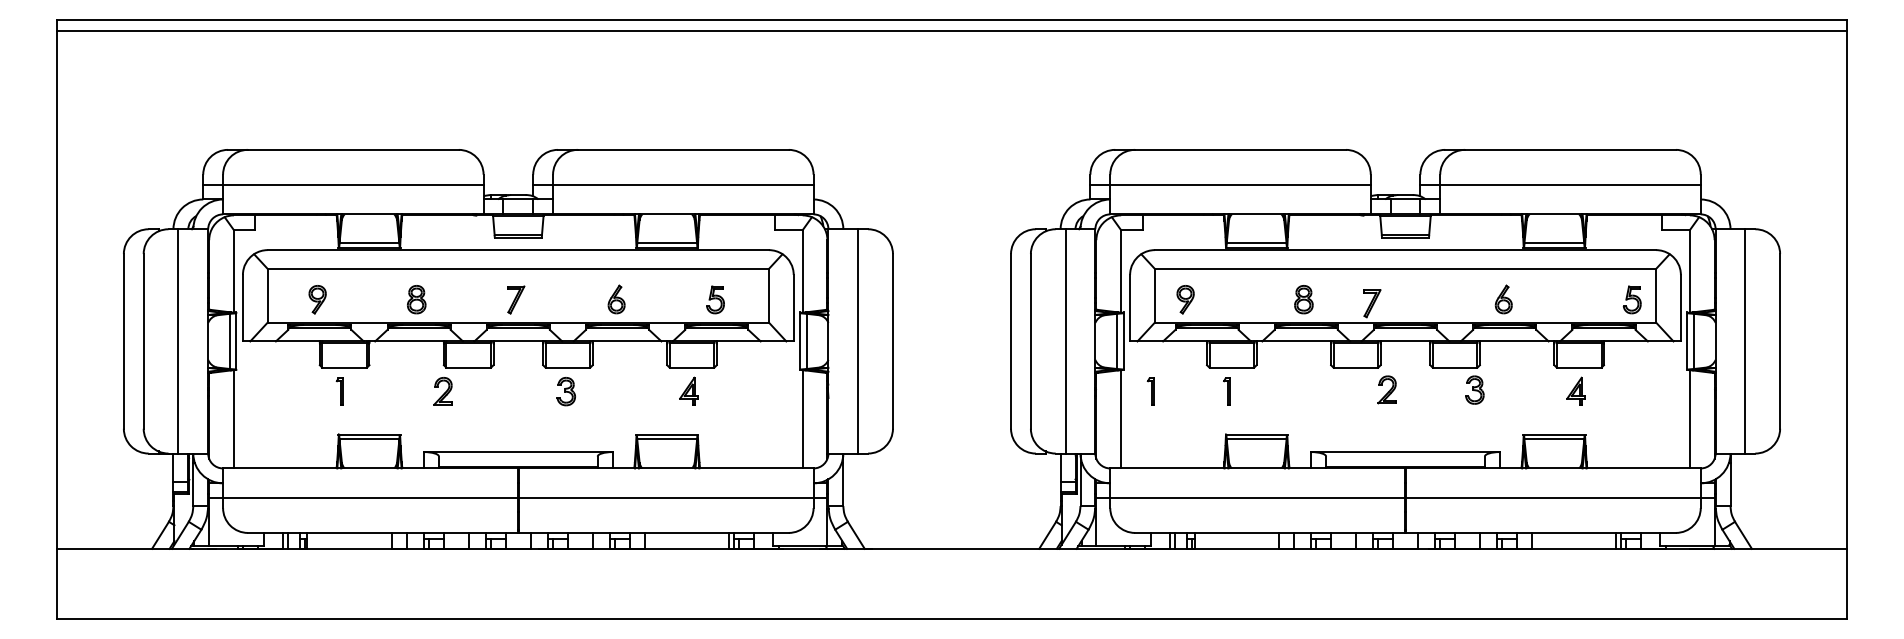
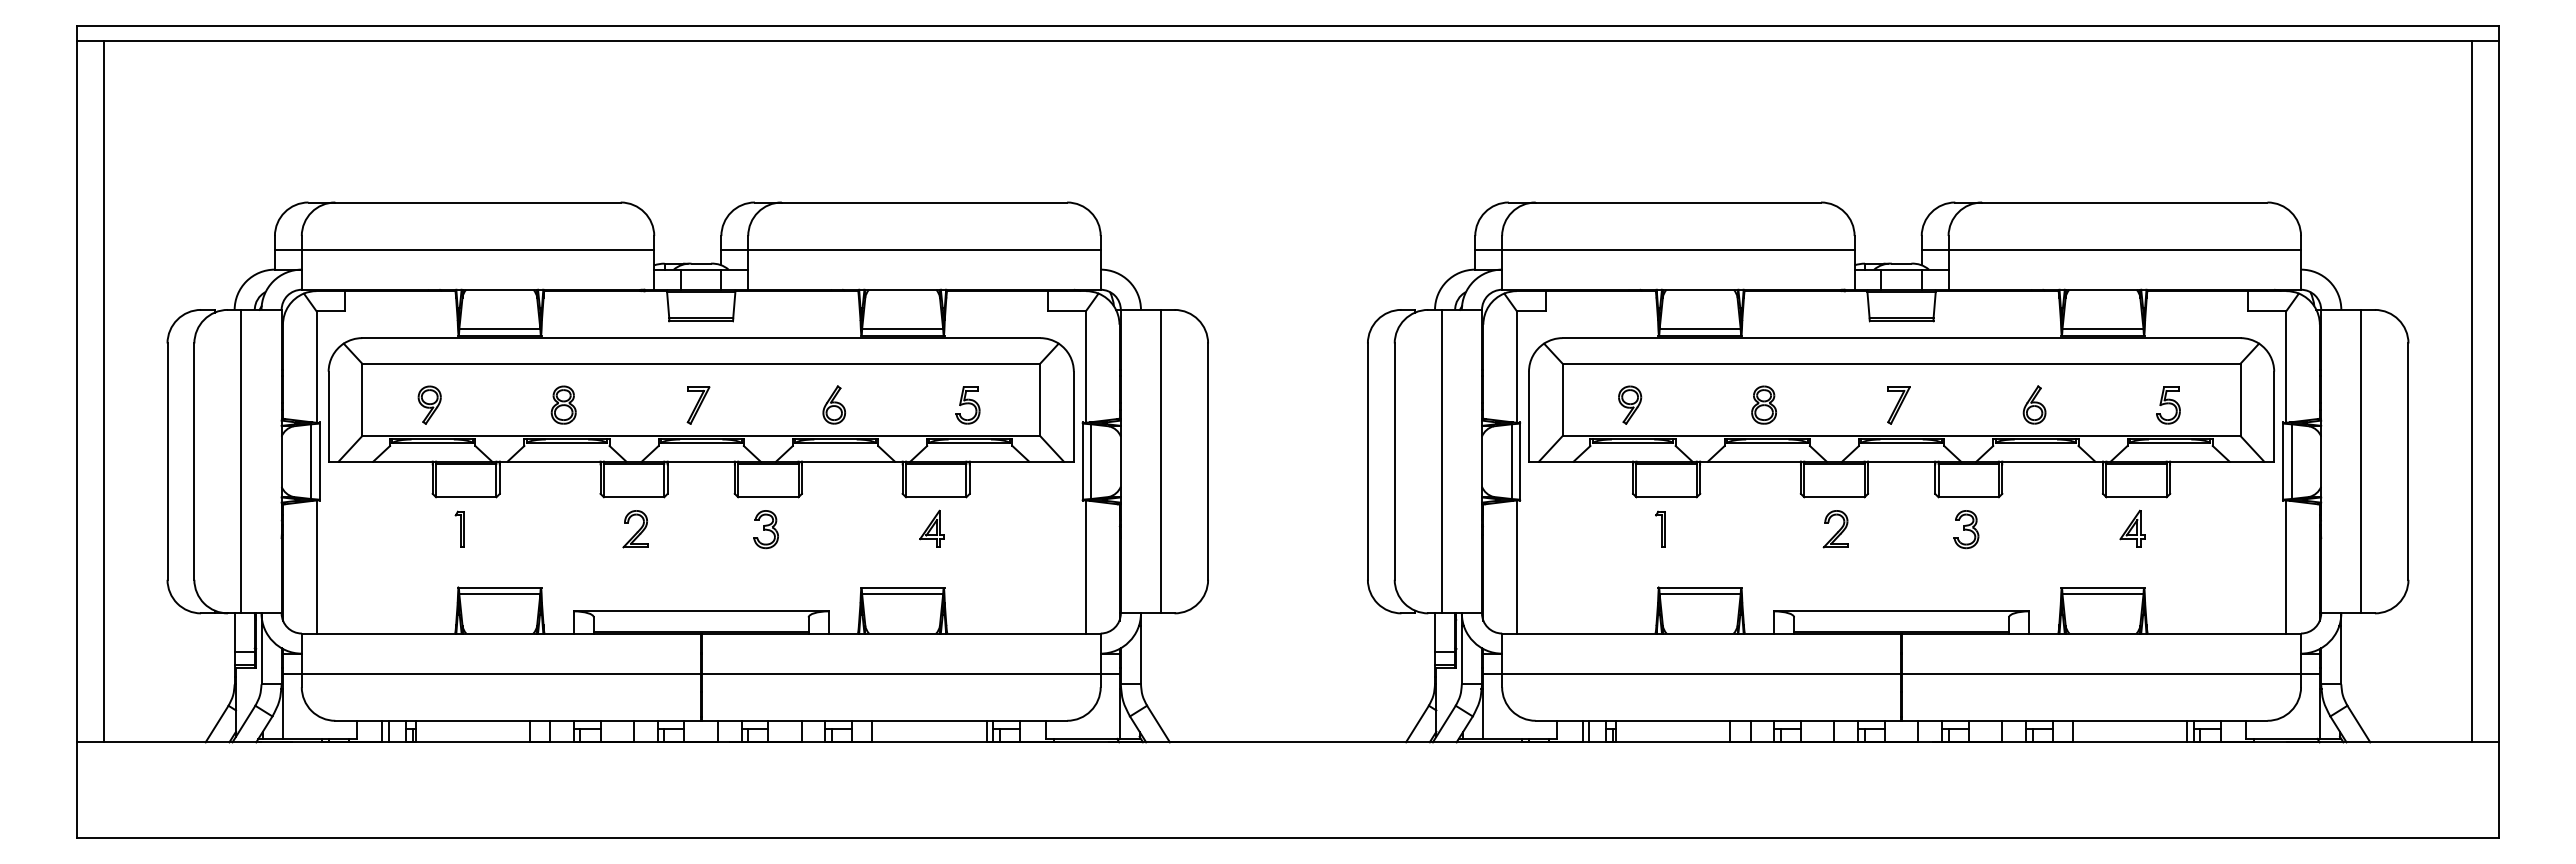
line: (76, 289) -> (103, 391), added
line: (1827, 289) -> (2472, 391), added
part: (1185, 299) -> (1630, 404), moved
part: (1632, 299) -> (2168, 405), moved
part: (1372, 303) -> (1898, 405), moved
part: (1151, 390) -> (1557, 528), removed
part: (1386, 390) -> (1835, 529), moved
part: (1474, 390) -> (1966, 529), moved
part: (443, 391) -> (635, 529), moved

